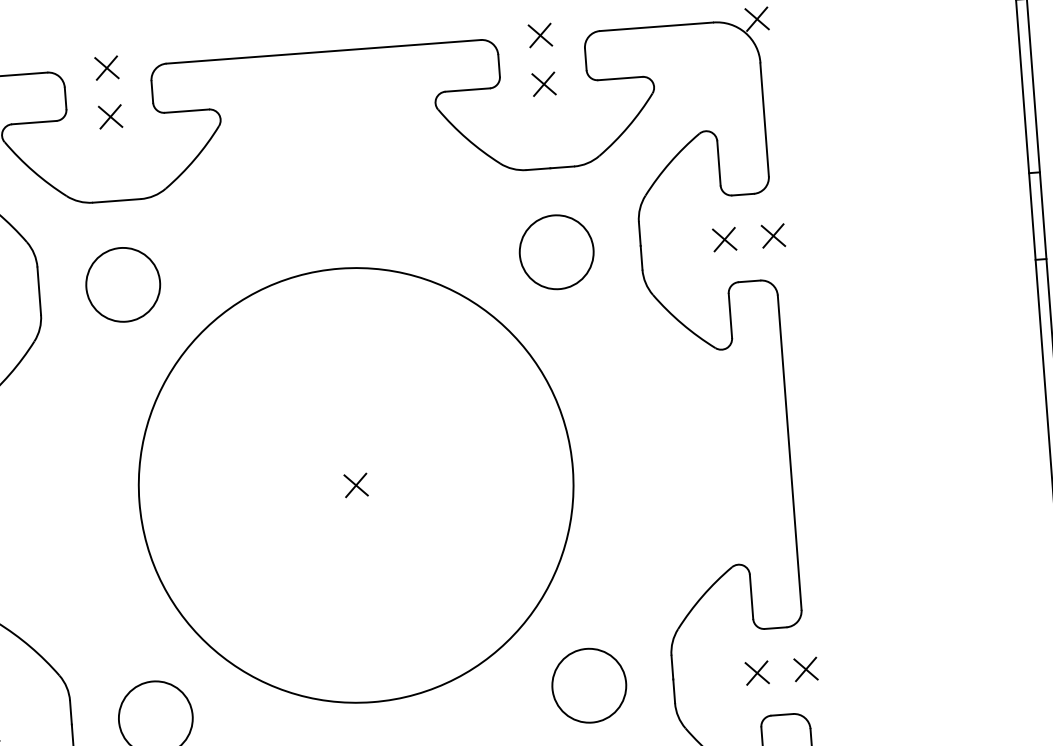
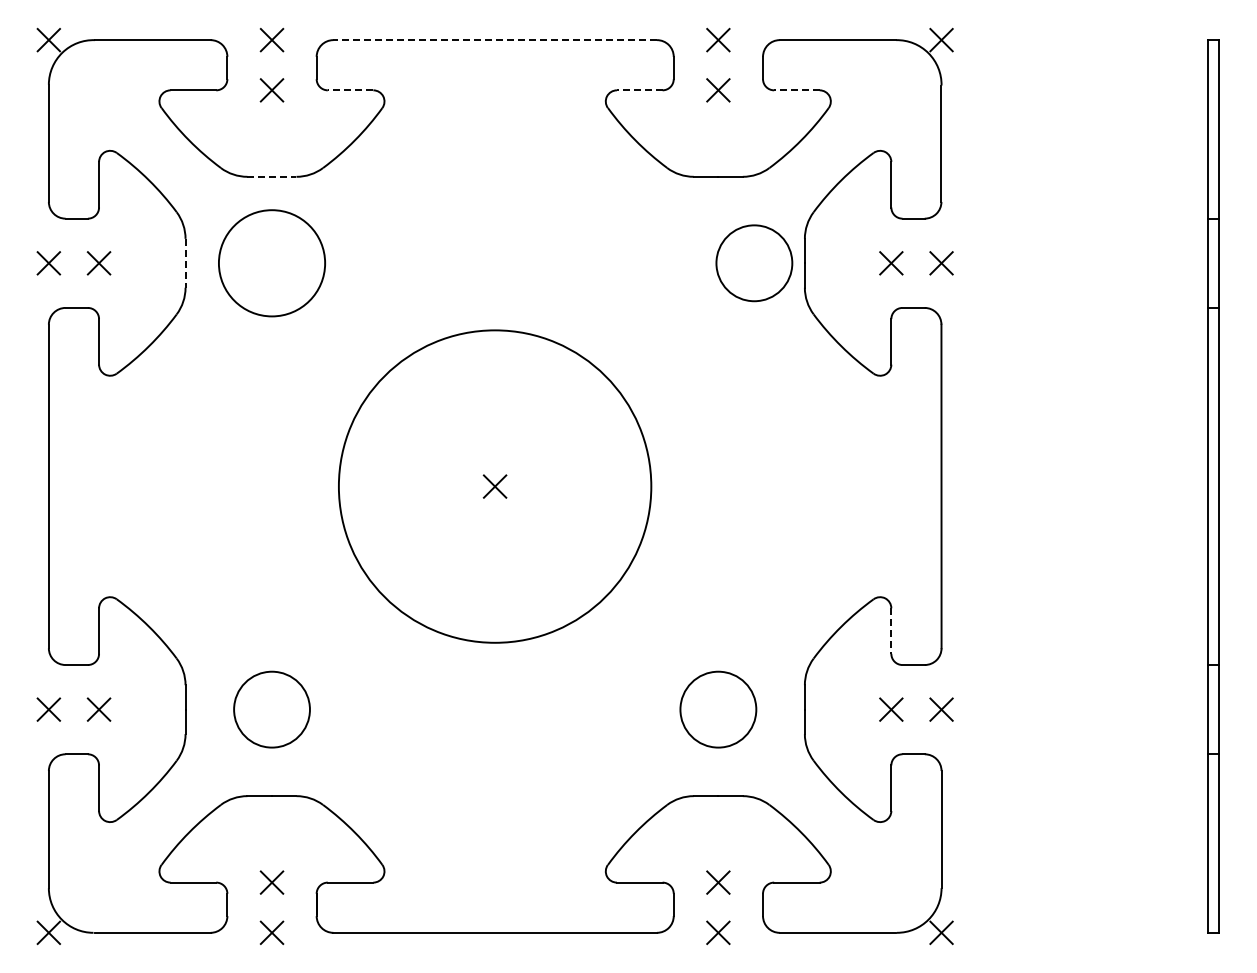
line: (323, 52) -> (495, 40), solid -> dashed
line: (619, 78) -> (796, 90), solid -> dashed
line: (467, 90) -> (639, 90), solid -> dashed
line: (186, 111) -> (350, 90), solid -> dashed
line: (117, 200) -> (272, 176), solid -> dashed
circle: (556, 252) -> (754, 263), moved
circle: (122, 285) -> (271, 263), size x1.4
line: (39, 291) -> (185, 263), solid -> dashed
circle: (355, 485) -> (494, 486), size x0.7
line: (751, 597) -> (891, 631), solid -> dashed

